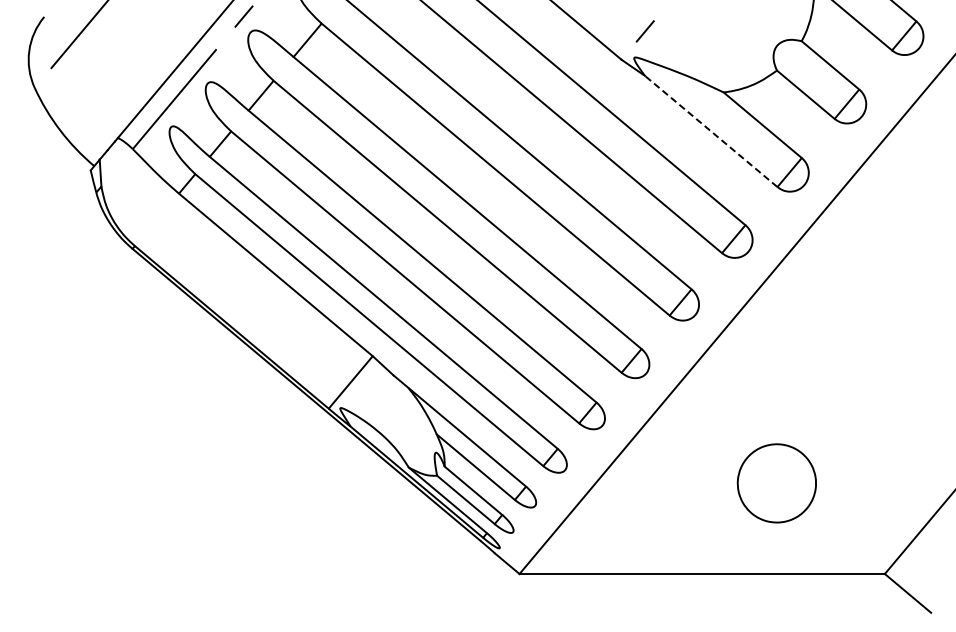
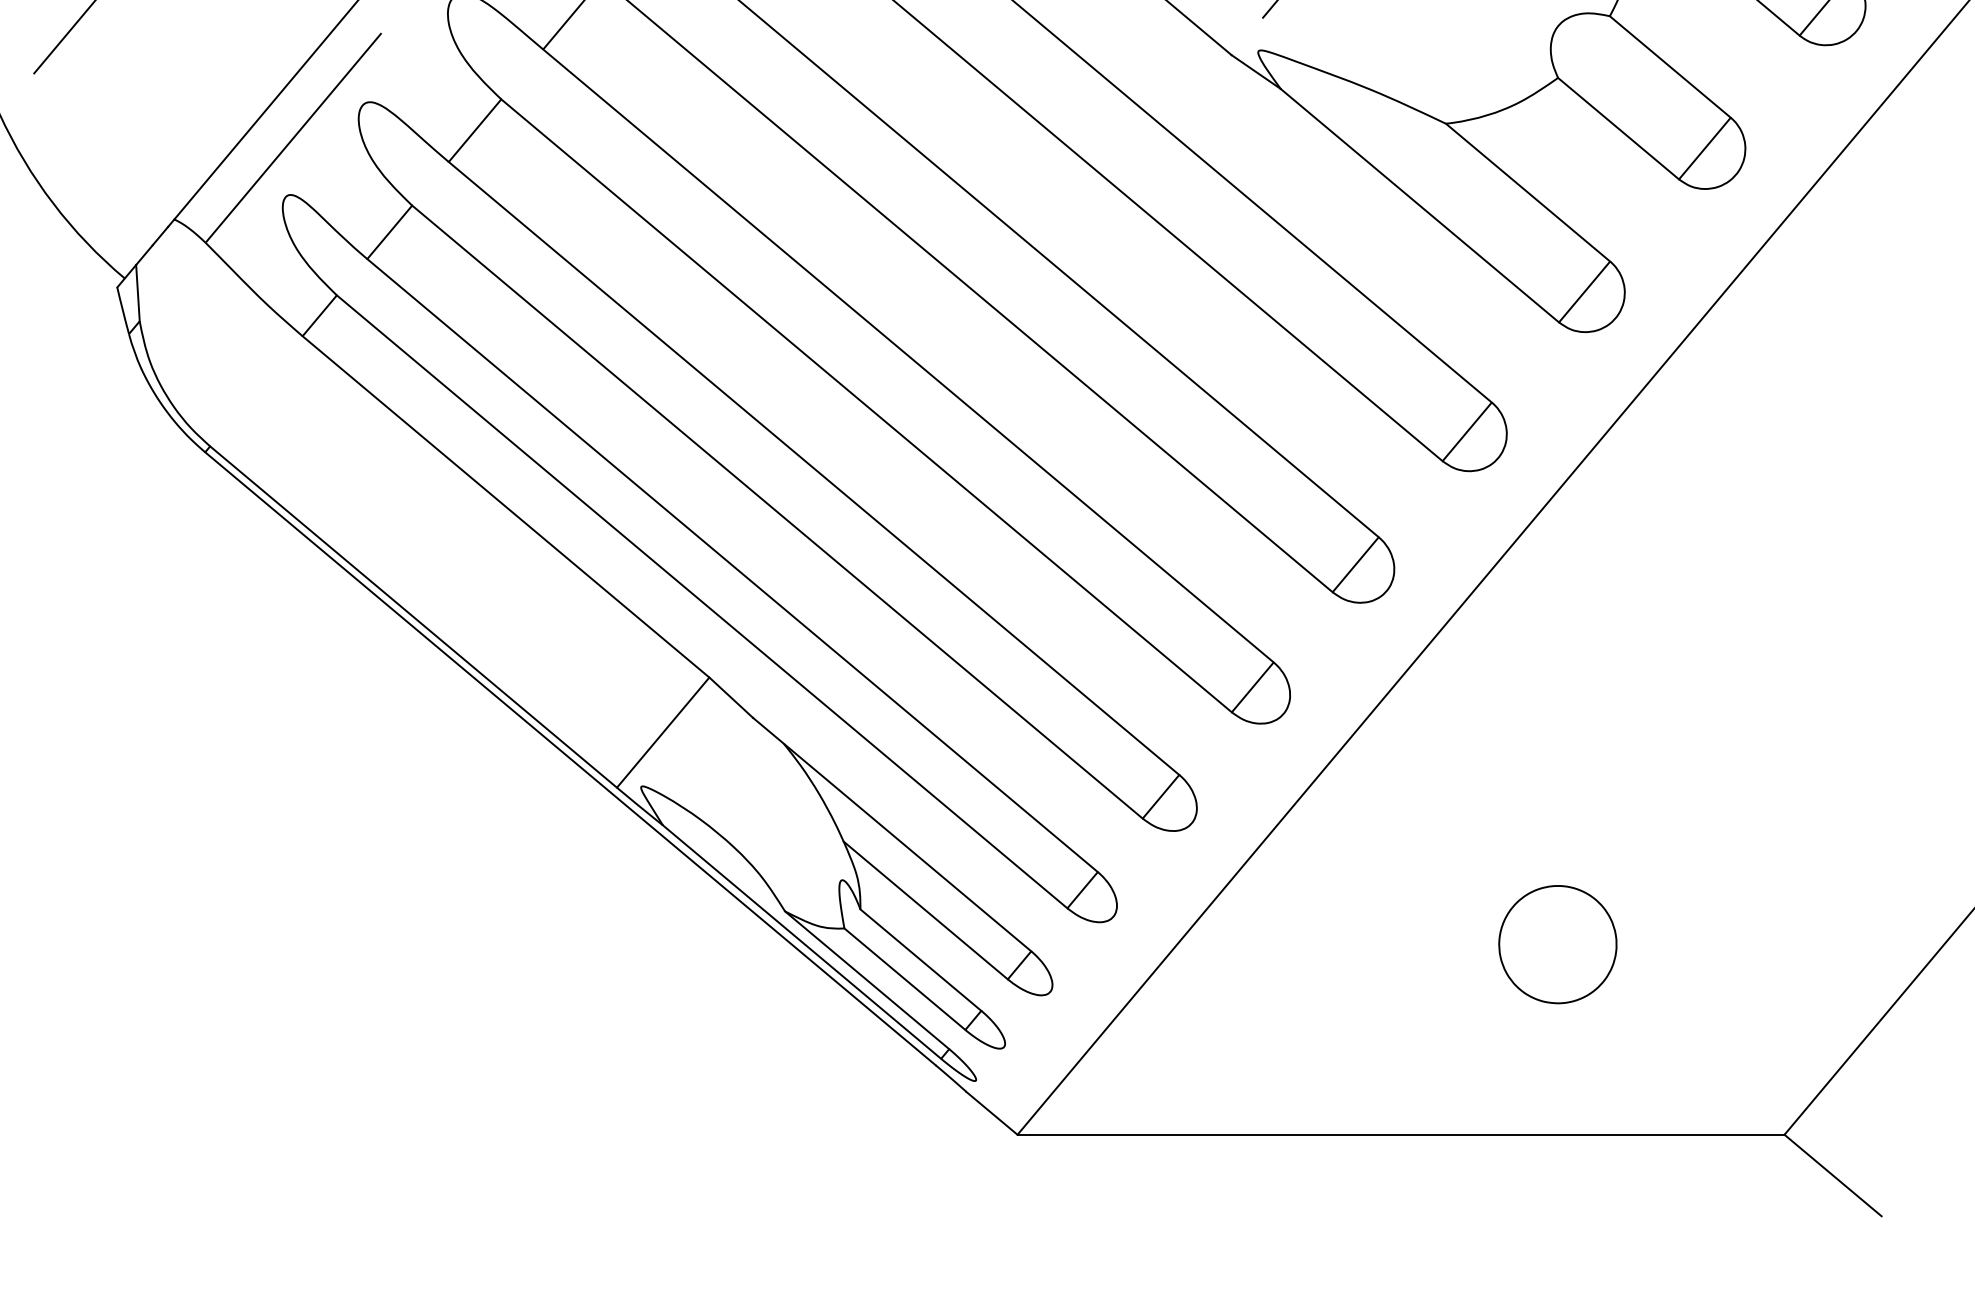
line: (711, 131) -> (1420, 205), dashed -> solid
part: (776, 483) -> (1556, 944), size x0.71

